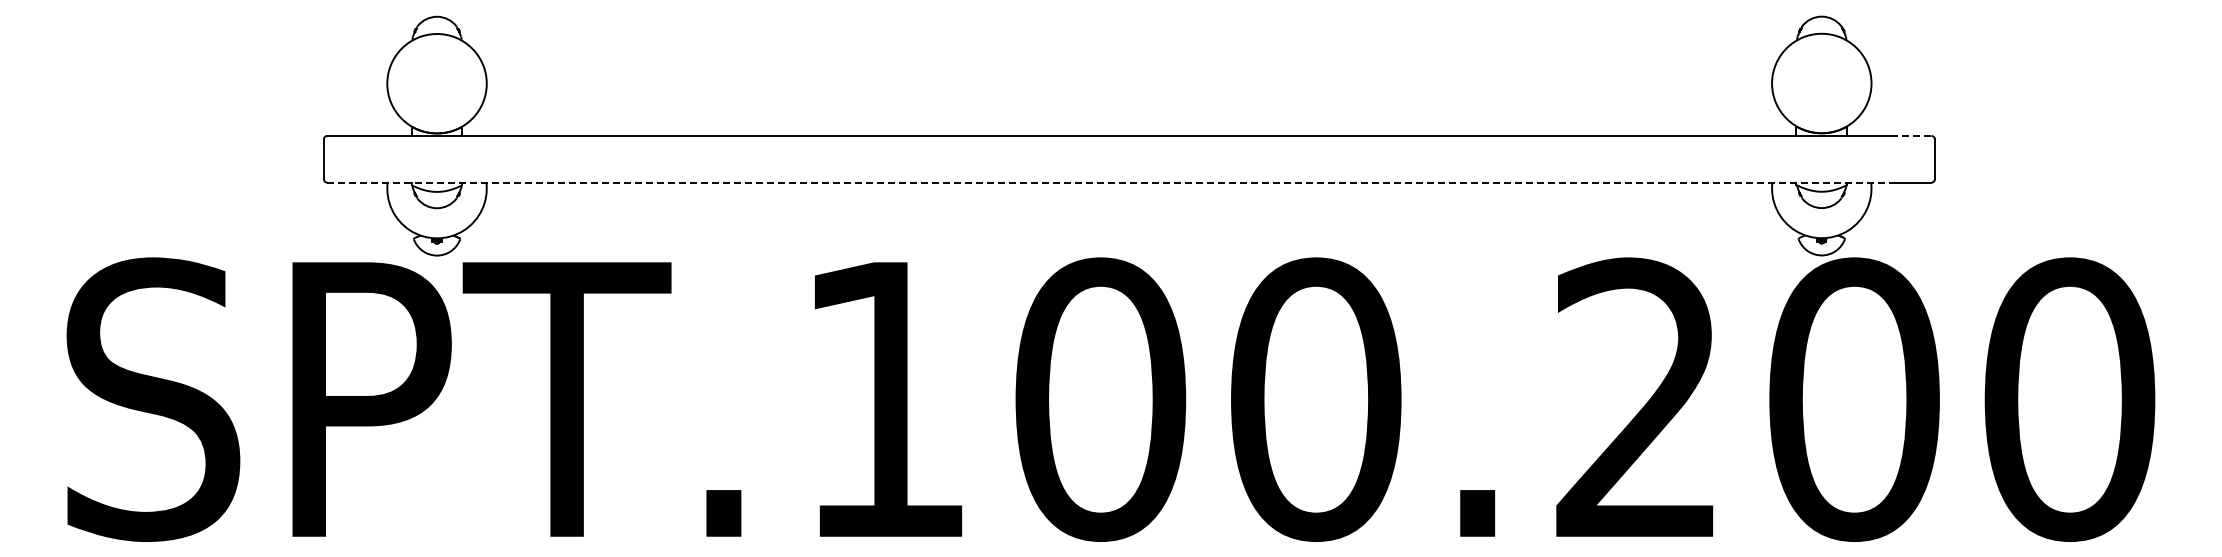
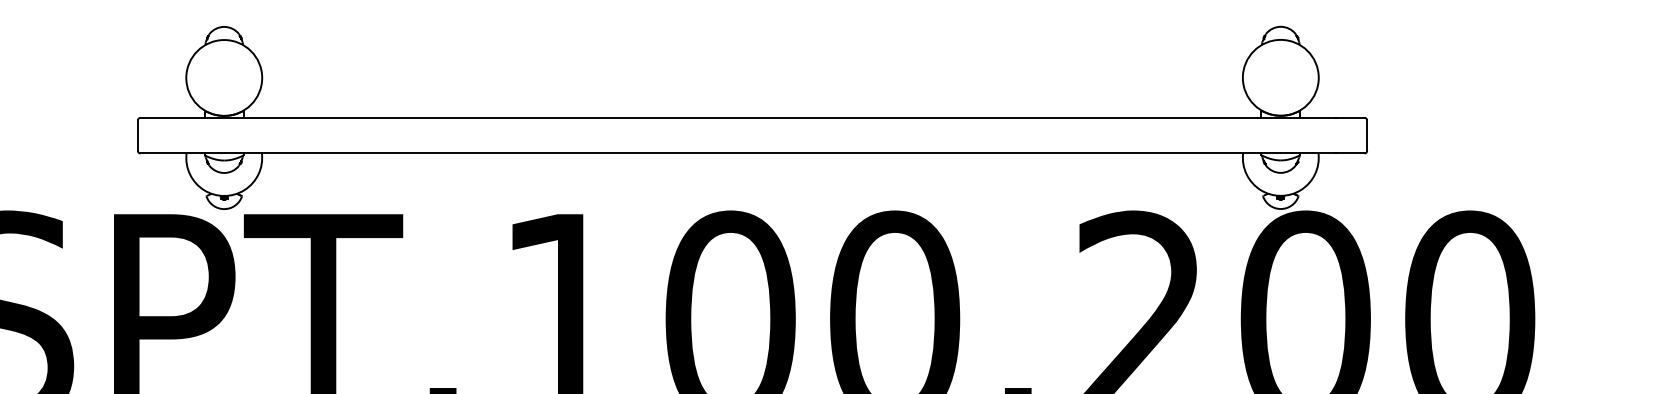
line: (1912, 136) -> (1350, 118), dashed -> solid
line: (1111, 182) -> (738, 153), dashed -> solid

